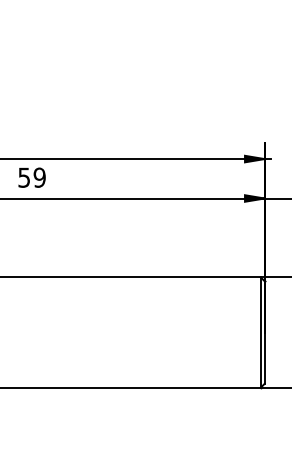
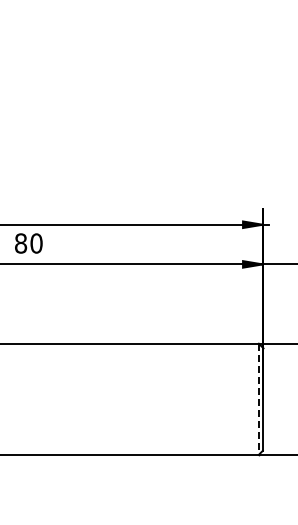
text: (31, 177) -> (28, 243), 59 -> 80
line: (260, 332) -> (258, 399), solid -> dashed

